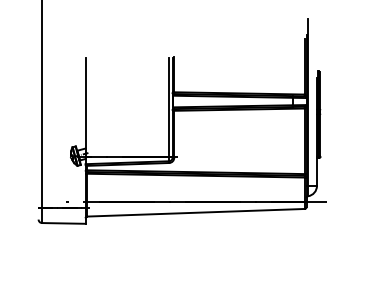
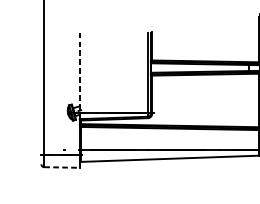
line: (85, 107) -> (79, 72), solid -> dashed
line: (63, 223) -> (61, 167), solid -> dashed

